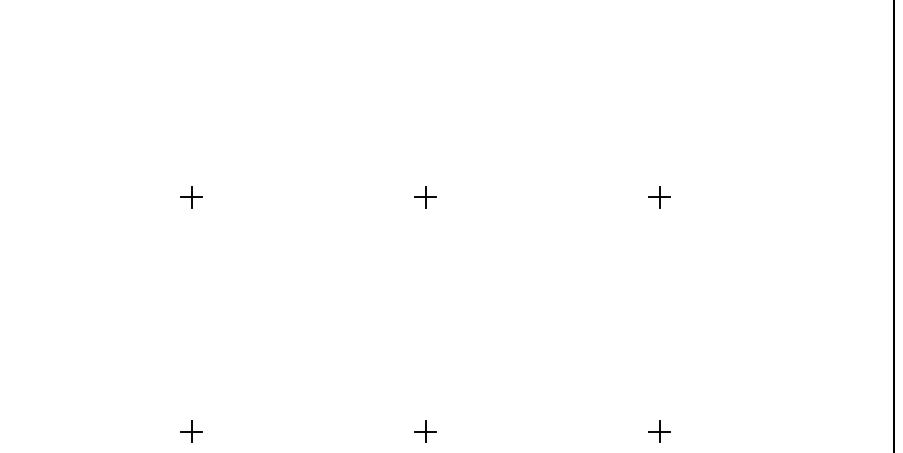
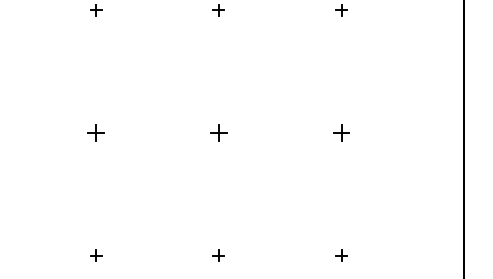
part: (191, 196) -> (96, 132), size x1.4
part: (424, 196) -> (218, 132), size x1.4
part: (659, 196) -> (341, 132), size x1.4

